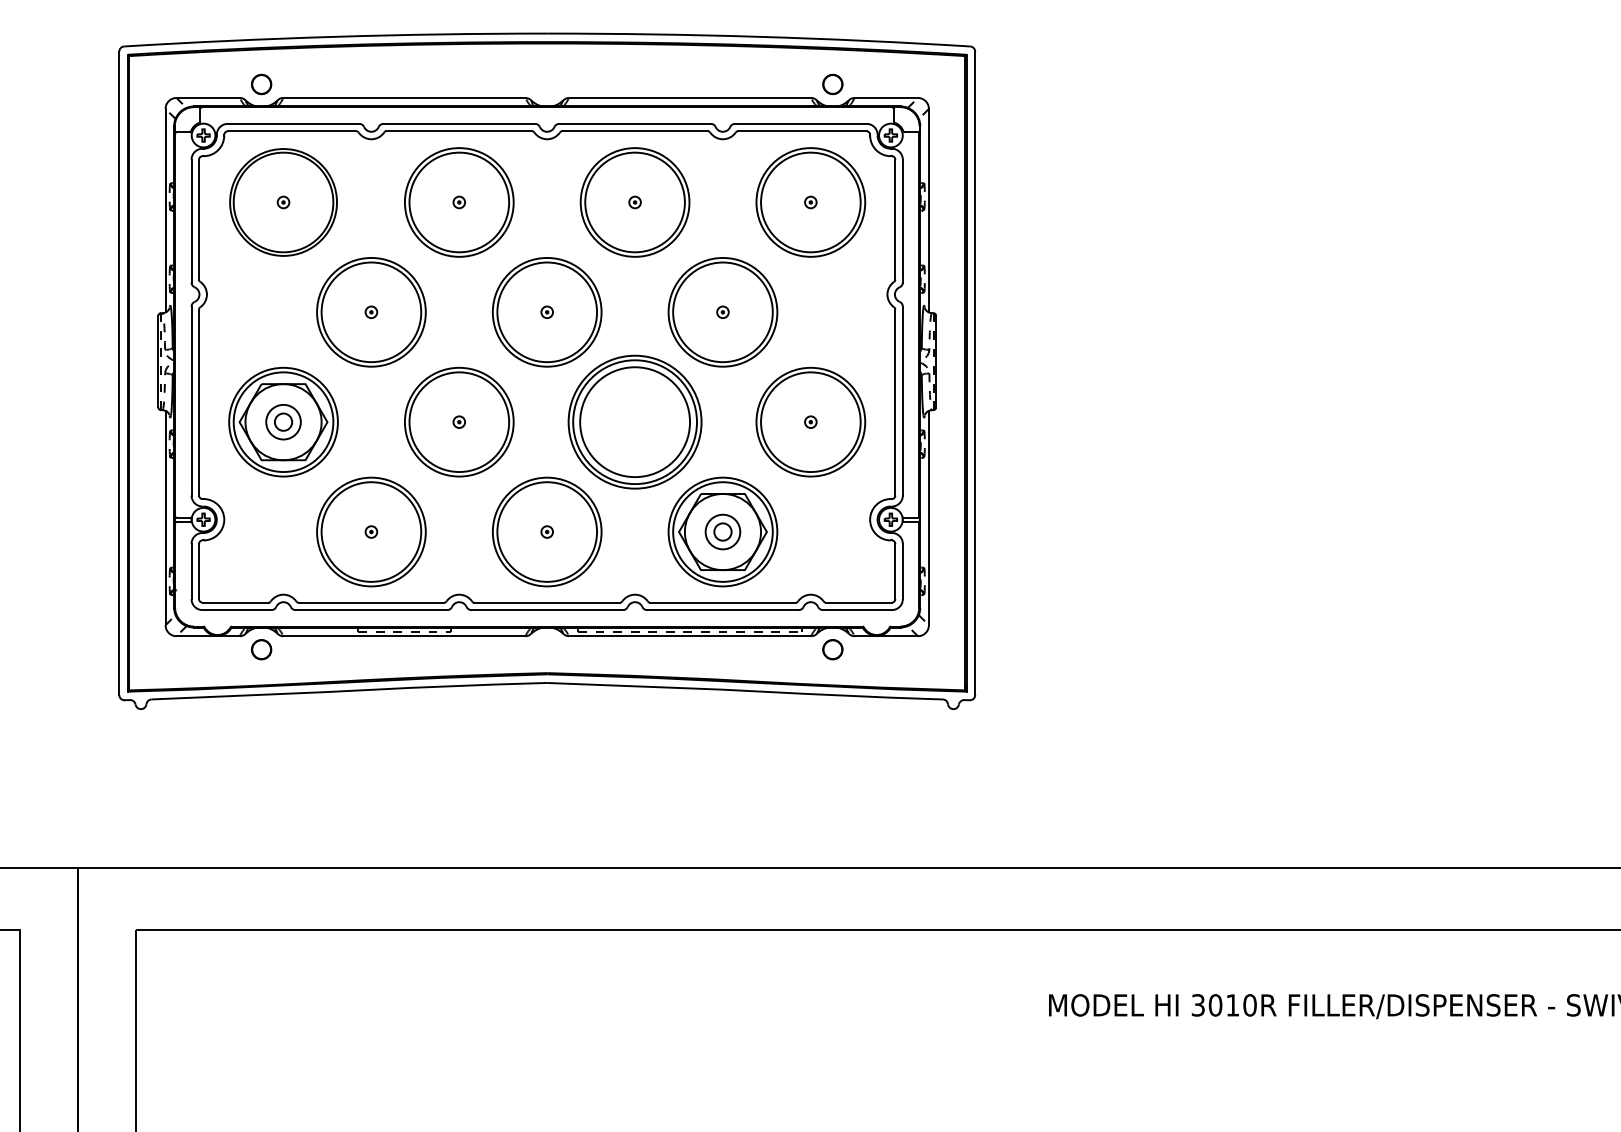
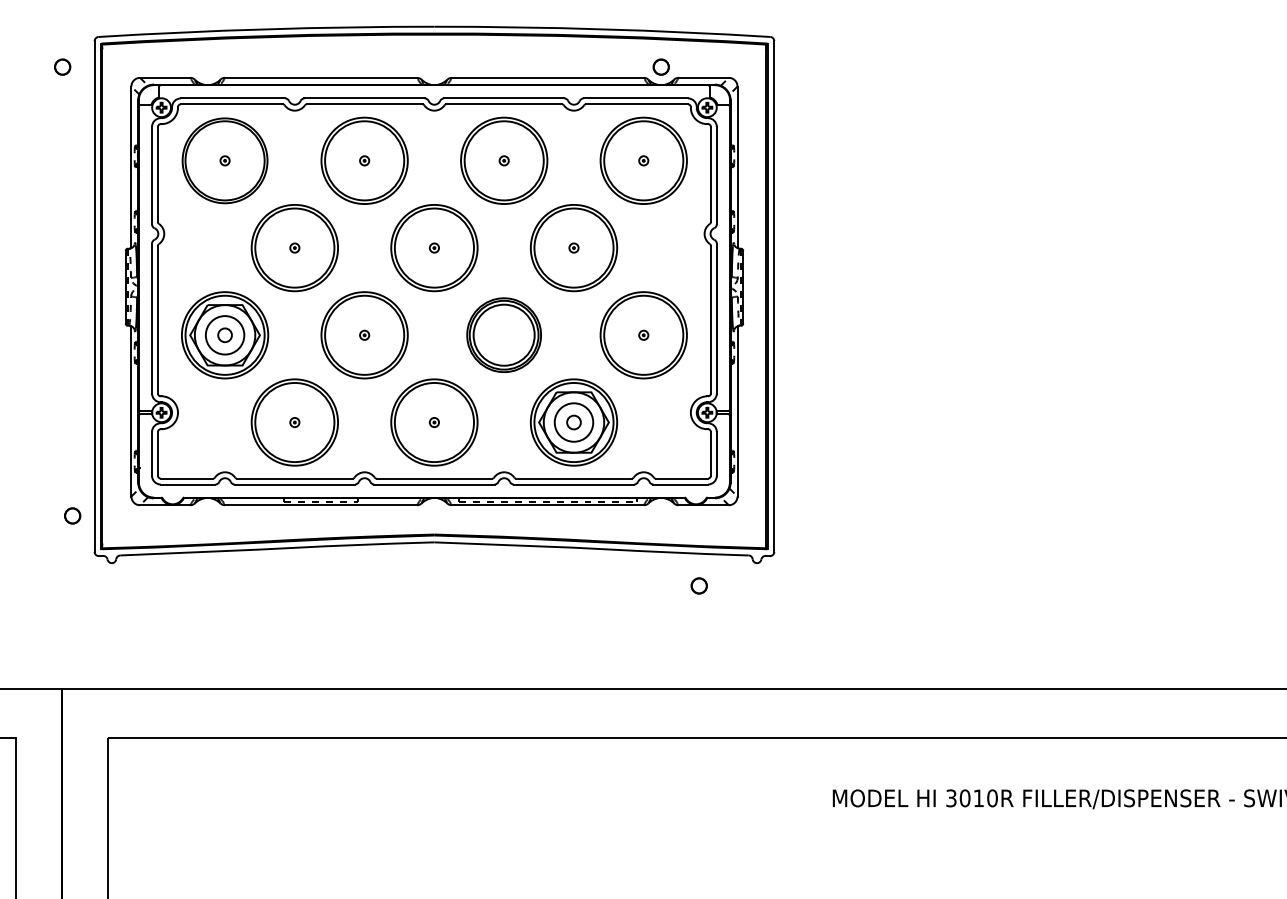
circle: (261, 83) -> (62, 66), moved
part: (634, 421) -> (503, 334), size x0.7
circle: (282, 422) -> (224, 335), size x1.4
circle: (722, 531) -> (573, 422), size x1.4
circle: (261, 649) -> (72, 515), moved
circle: (831, 649) -> (698, 585), moved

